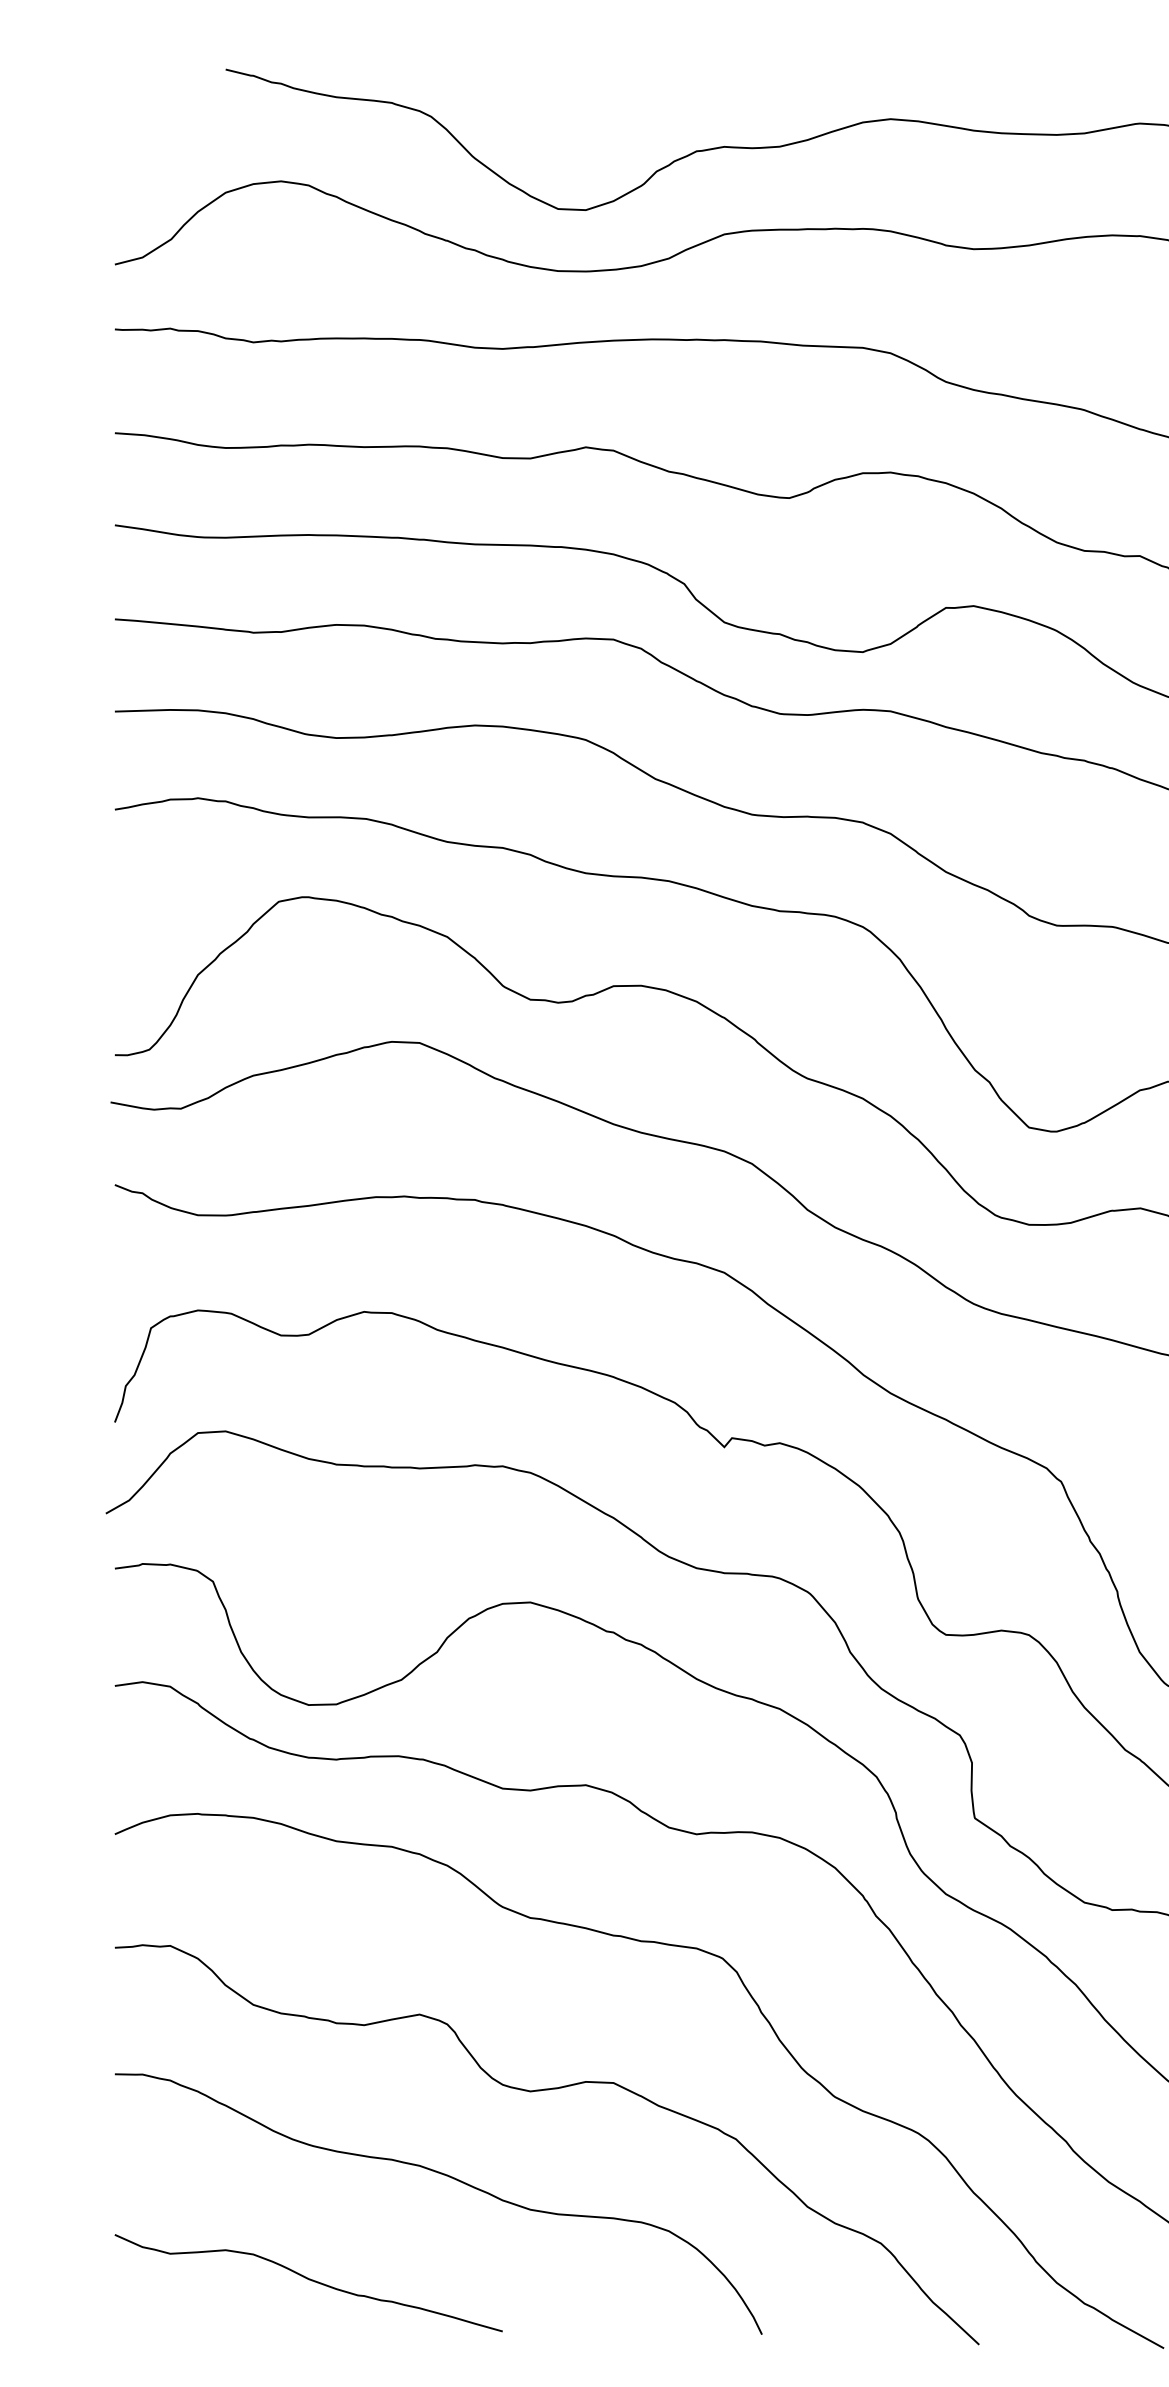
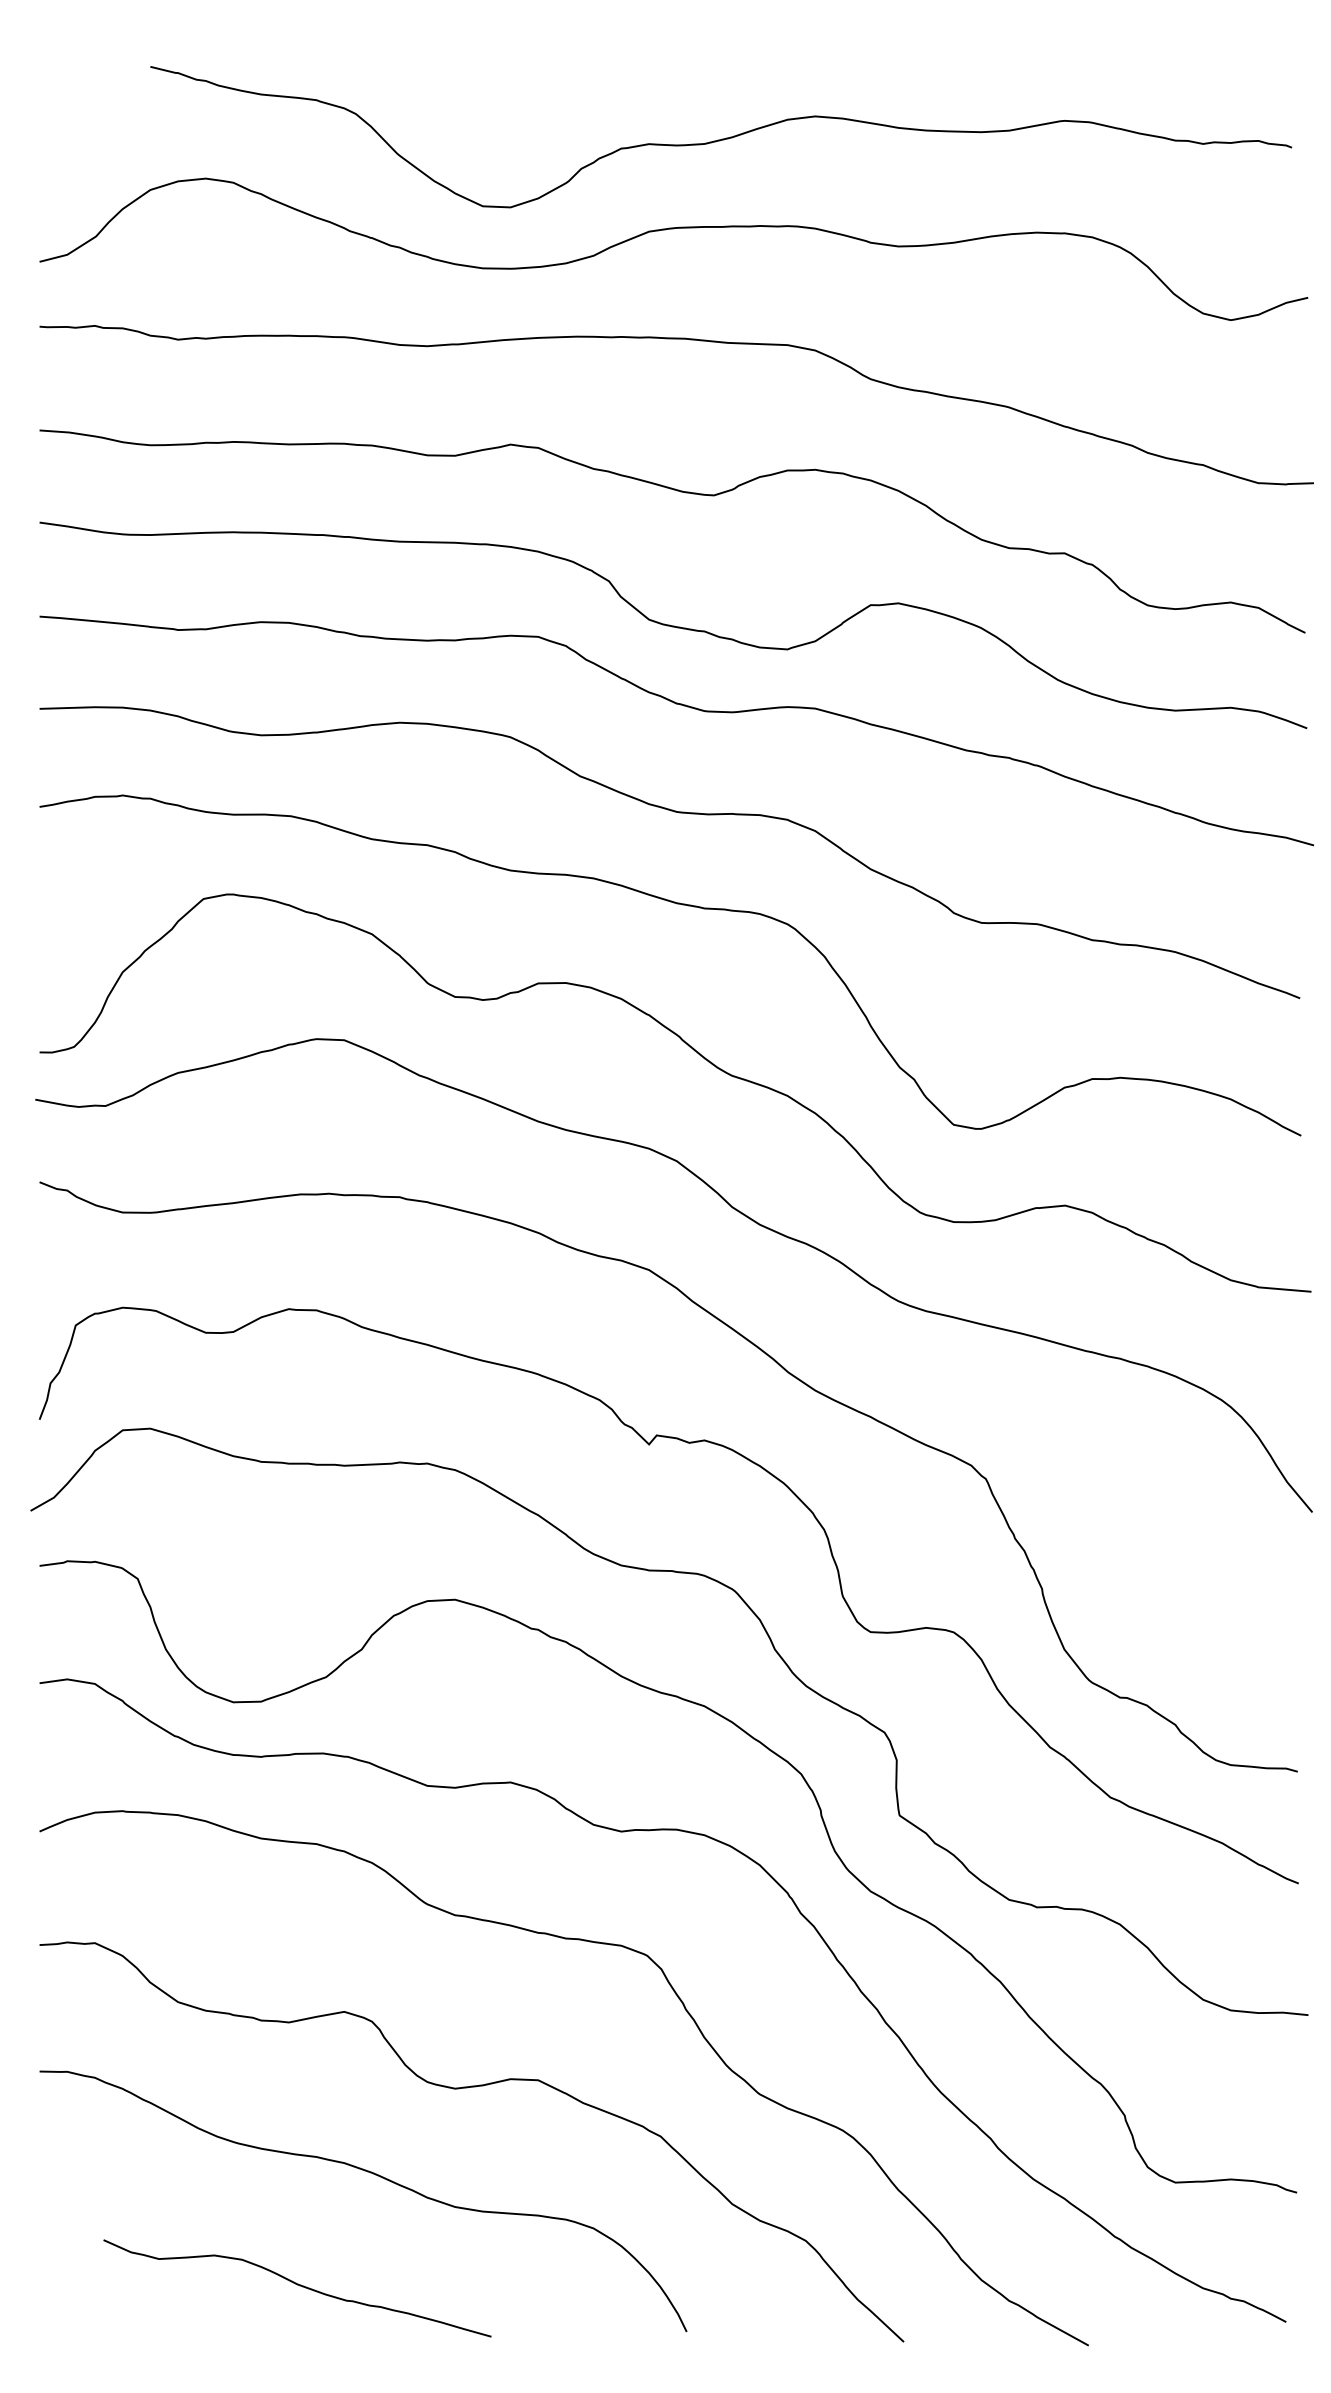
curve: (310, 2281) -> (299, 2286), moved

